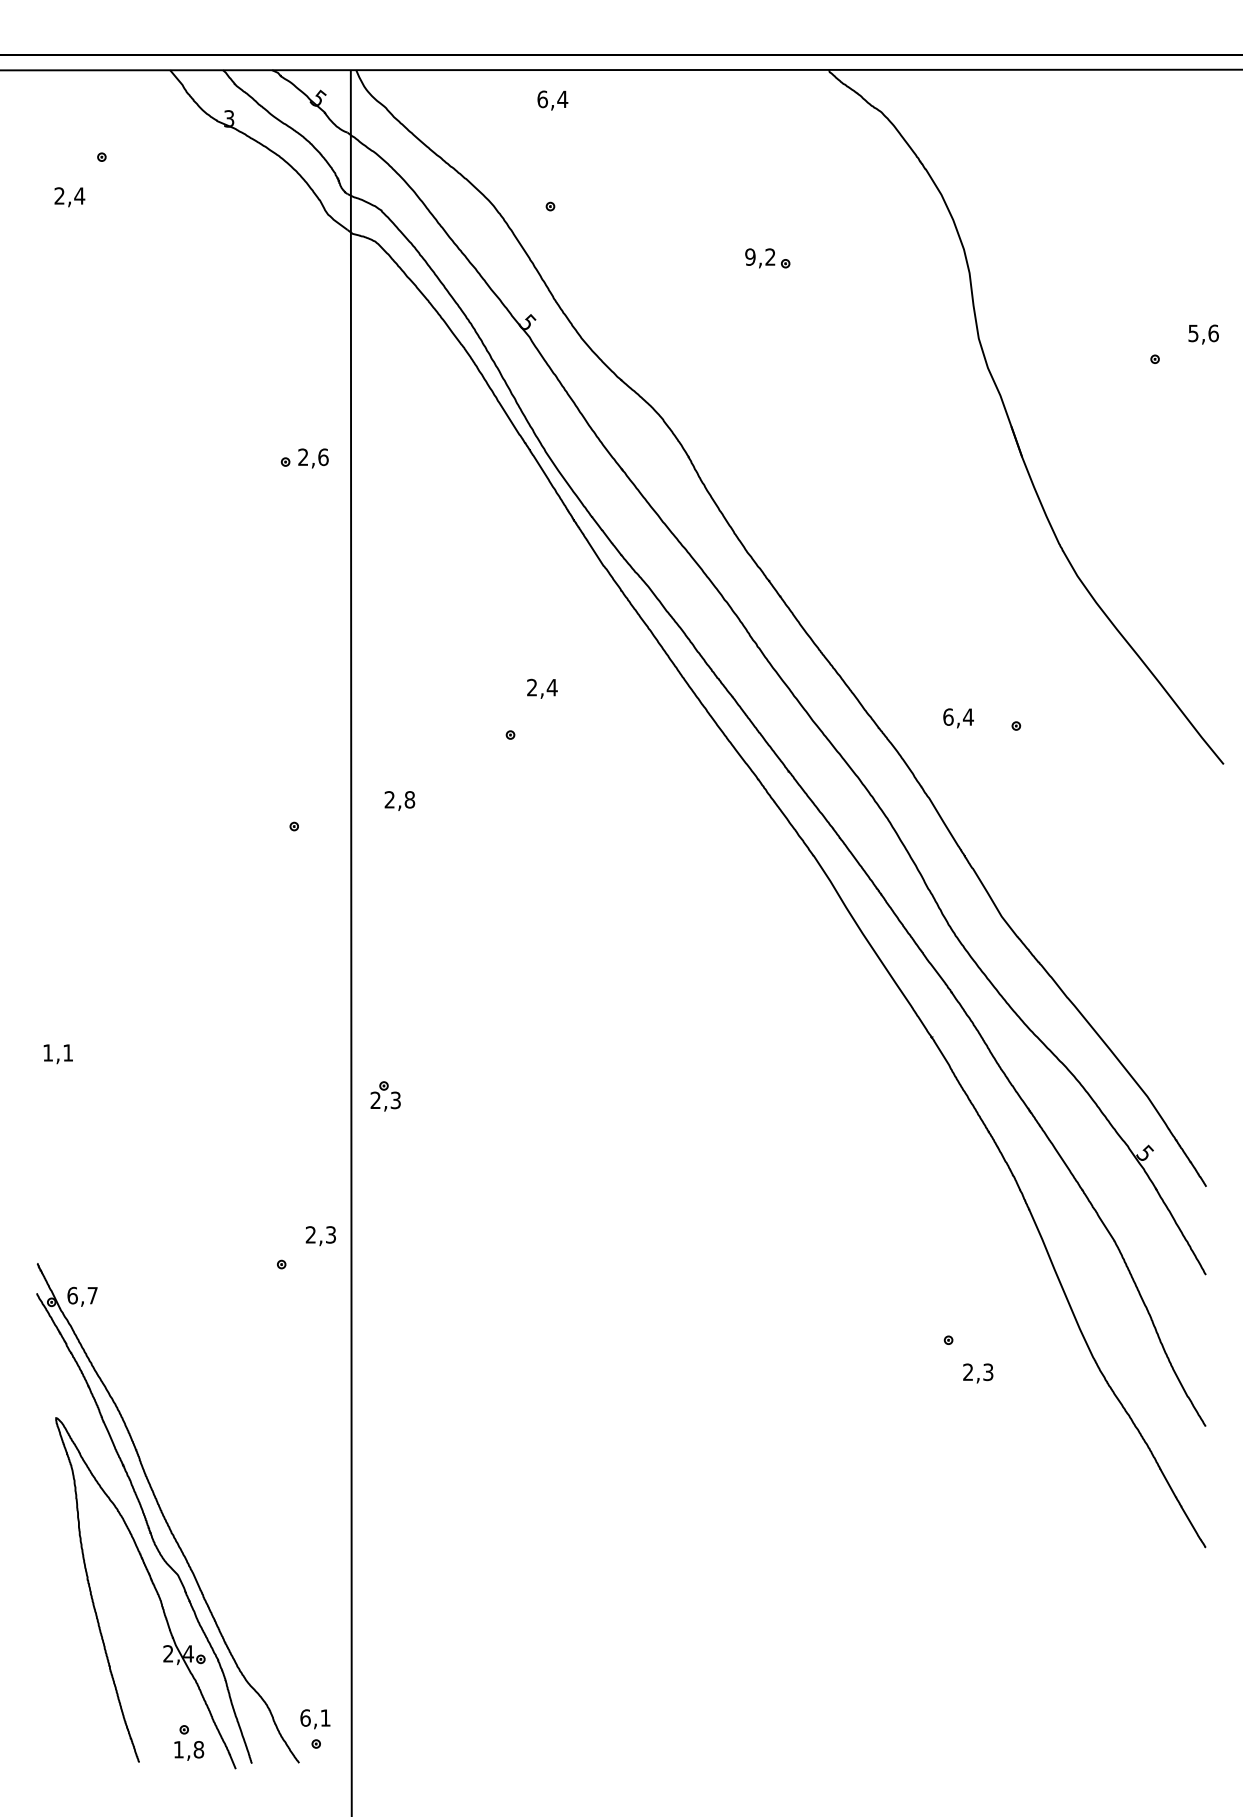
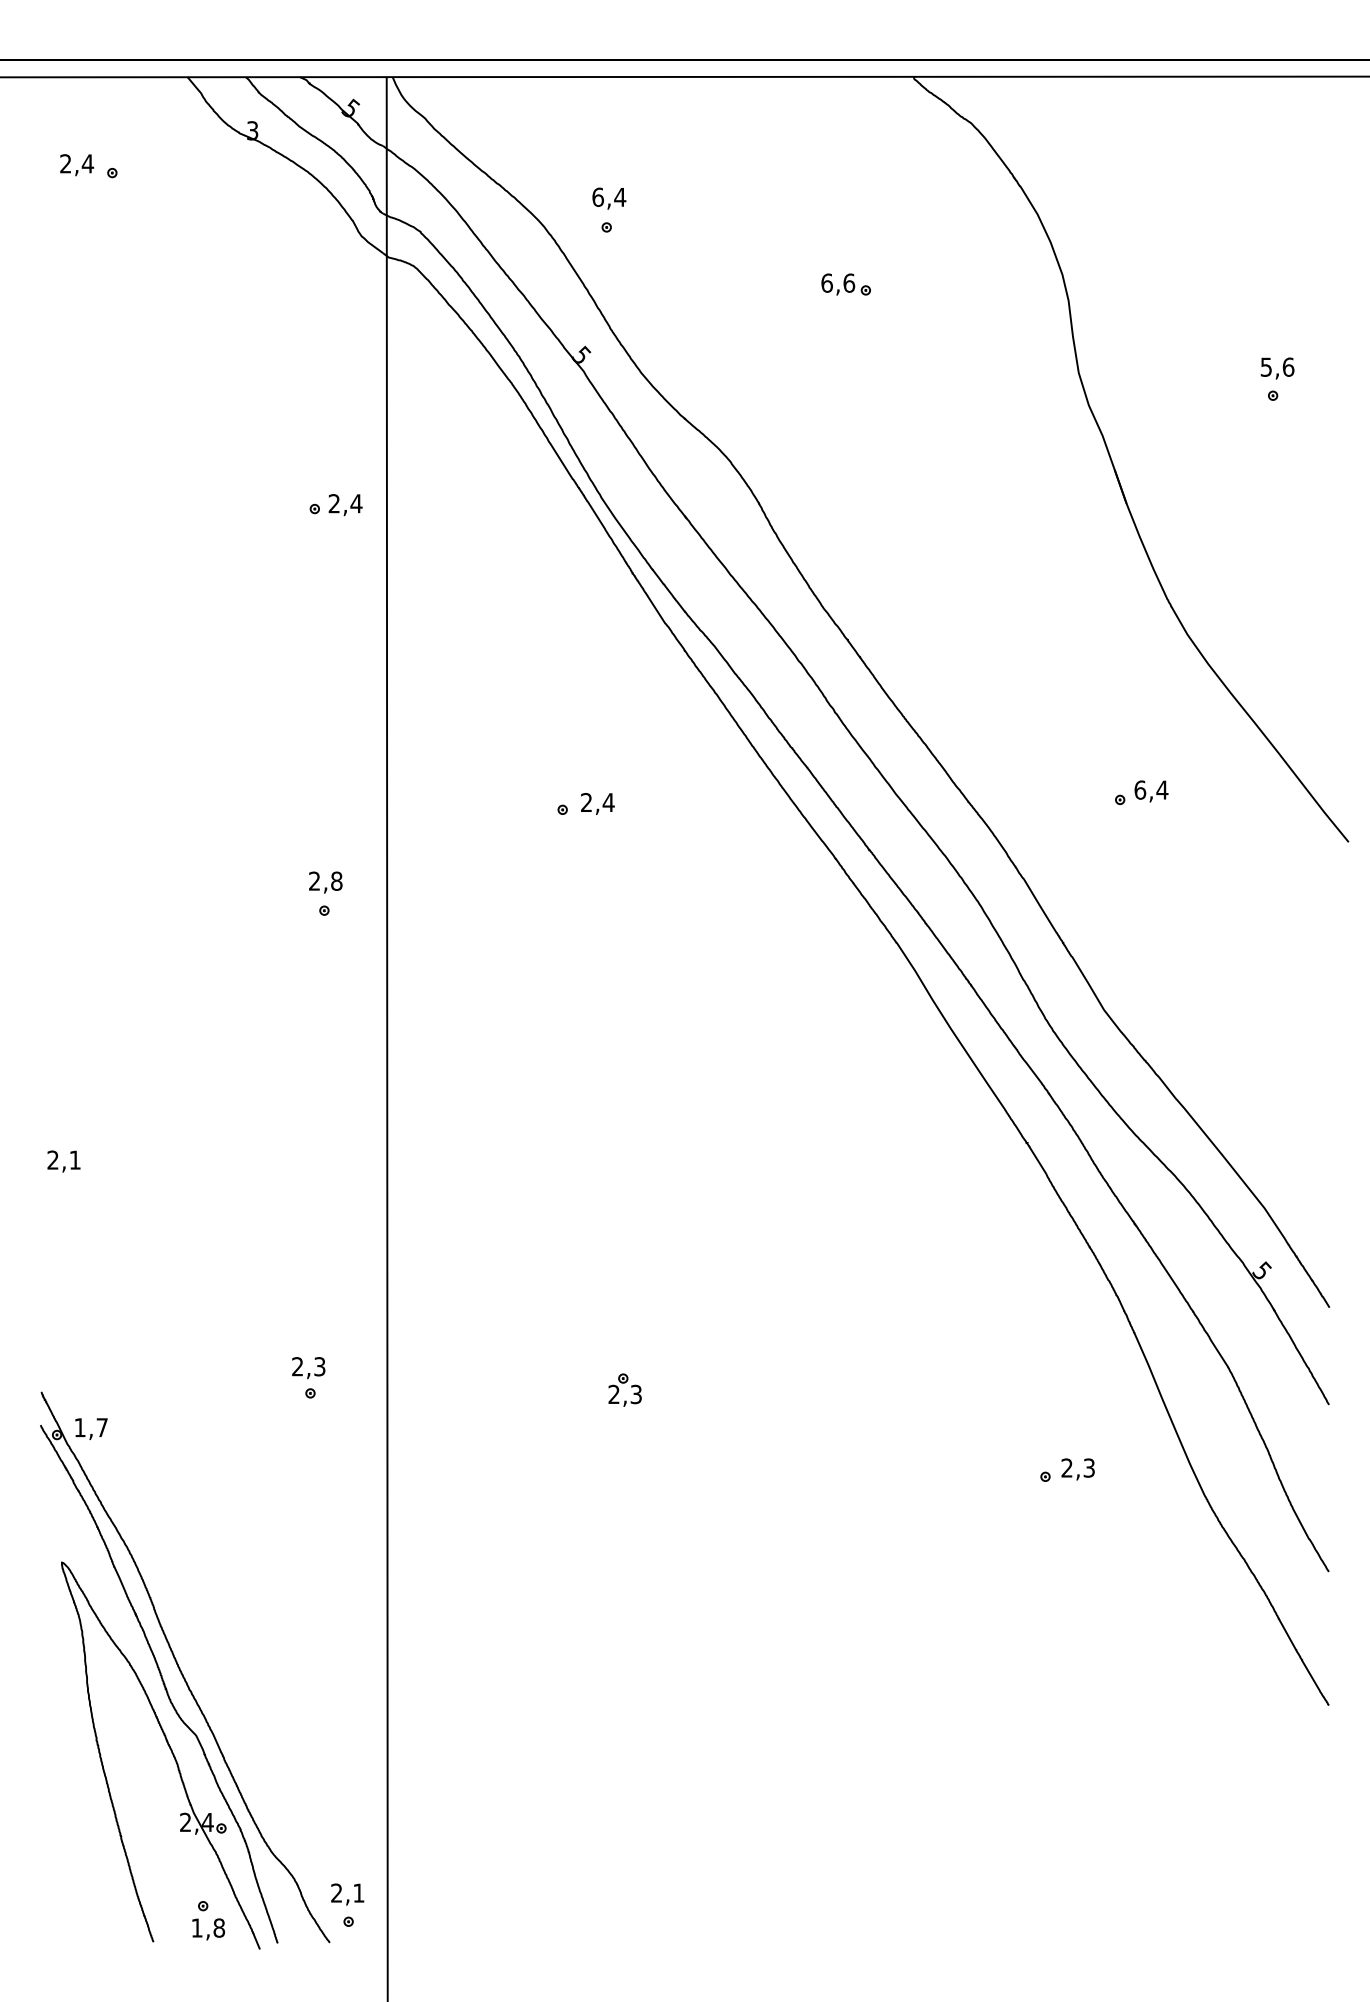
text: (552, 100) -> (609, 198), moved
text: (69, 197) -> (76, 165), moved
text: (760, 256) -> (838, 282), 9,2 -> 6,6
text: (1203, 334) -> (1277, 368), moved
text: (323, 457) -> (356, 503), 2,6 -> 2,4
text: (542, 688) -> (597, 803), moved
text: (958, 718) -> (1151, 791), moved
text: (399, 800) -> (325, 882), moved
text: (47, 1052) -> (52, 1159), 1,1 -> 2,1
part: (385, 1095) -> (624, 1389), moved
text: (320, 1236) -> (308, 1368), moved
text: (72, 1295) -> (79, 1427), 6,7 -> 1,7
text: (977, 1373) -> (1077, 1469), moved
text: (305, 1717) -> (336, 1892), 6,1 -> 2,1

